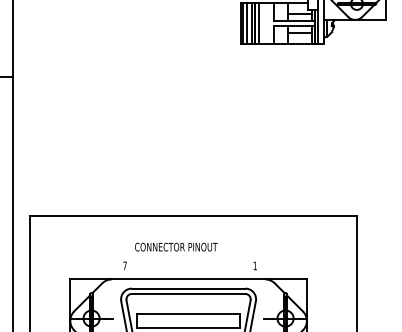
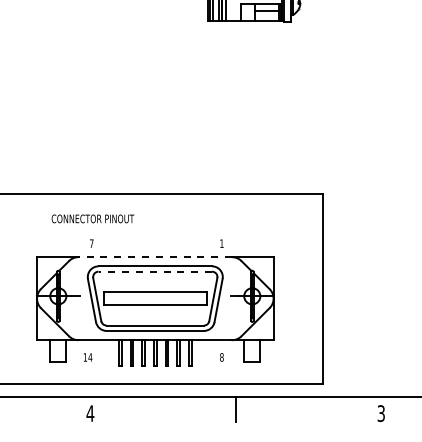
text: (175, 246) -> (92, 218), moved
line: (188, 279) -> (155, 257), solid -> dashed
line: (188, 293) -> (155, 271), solid -> dashed

